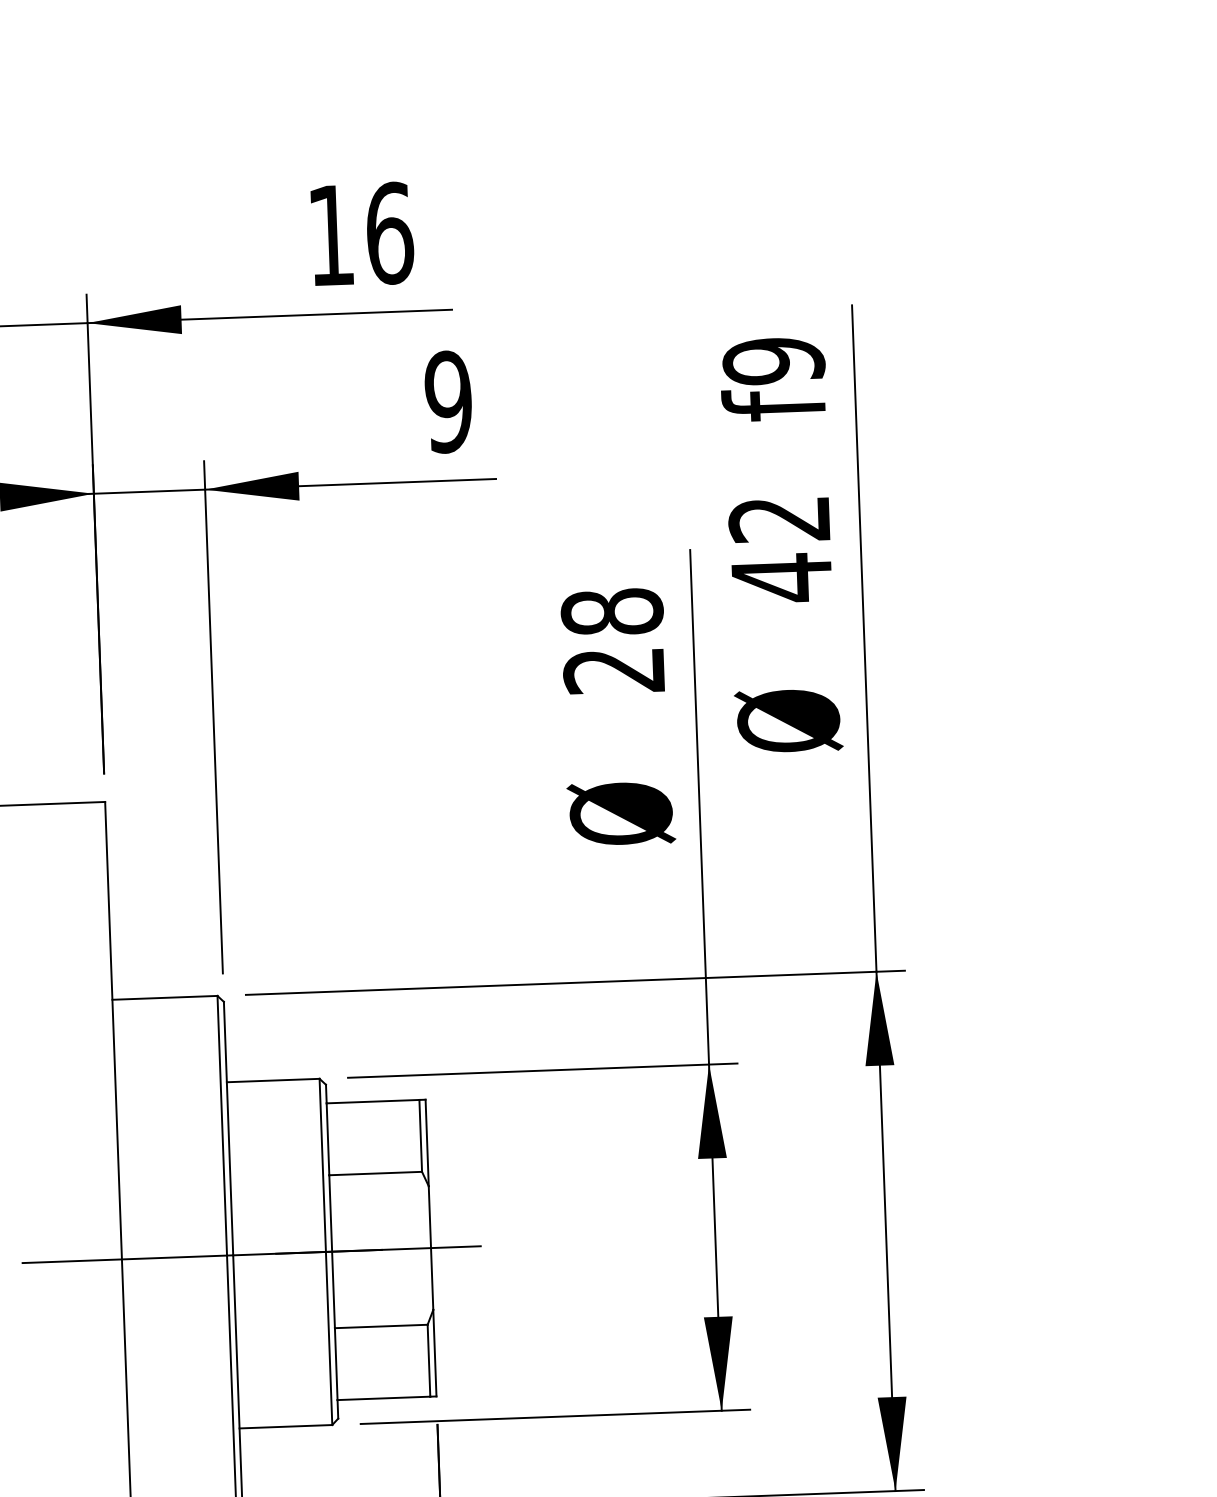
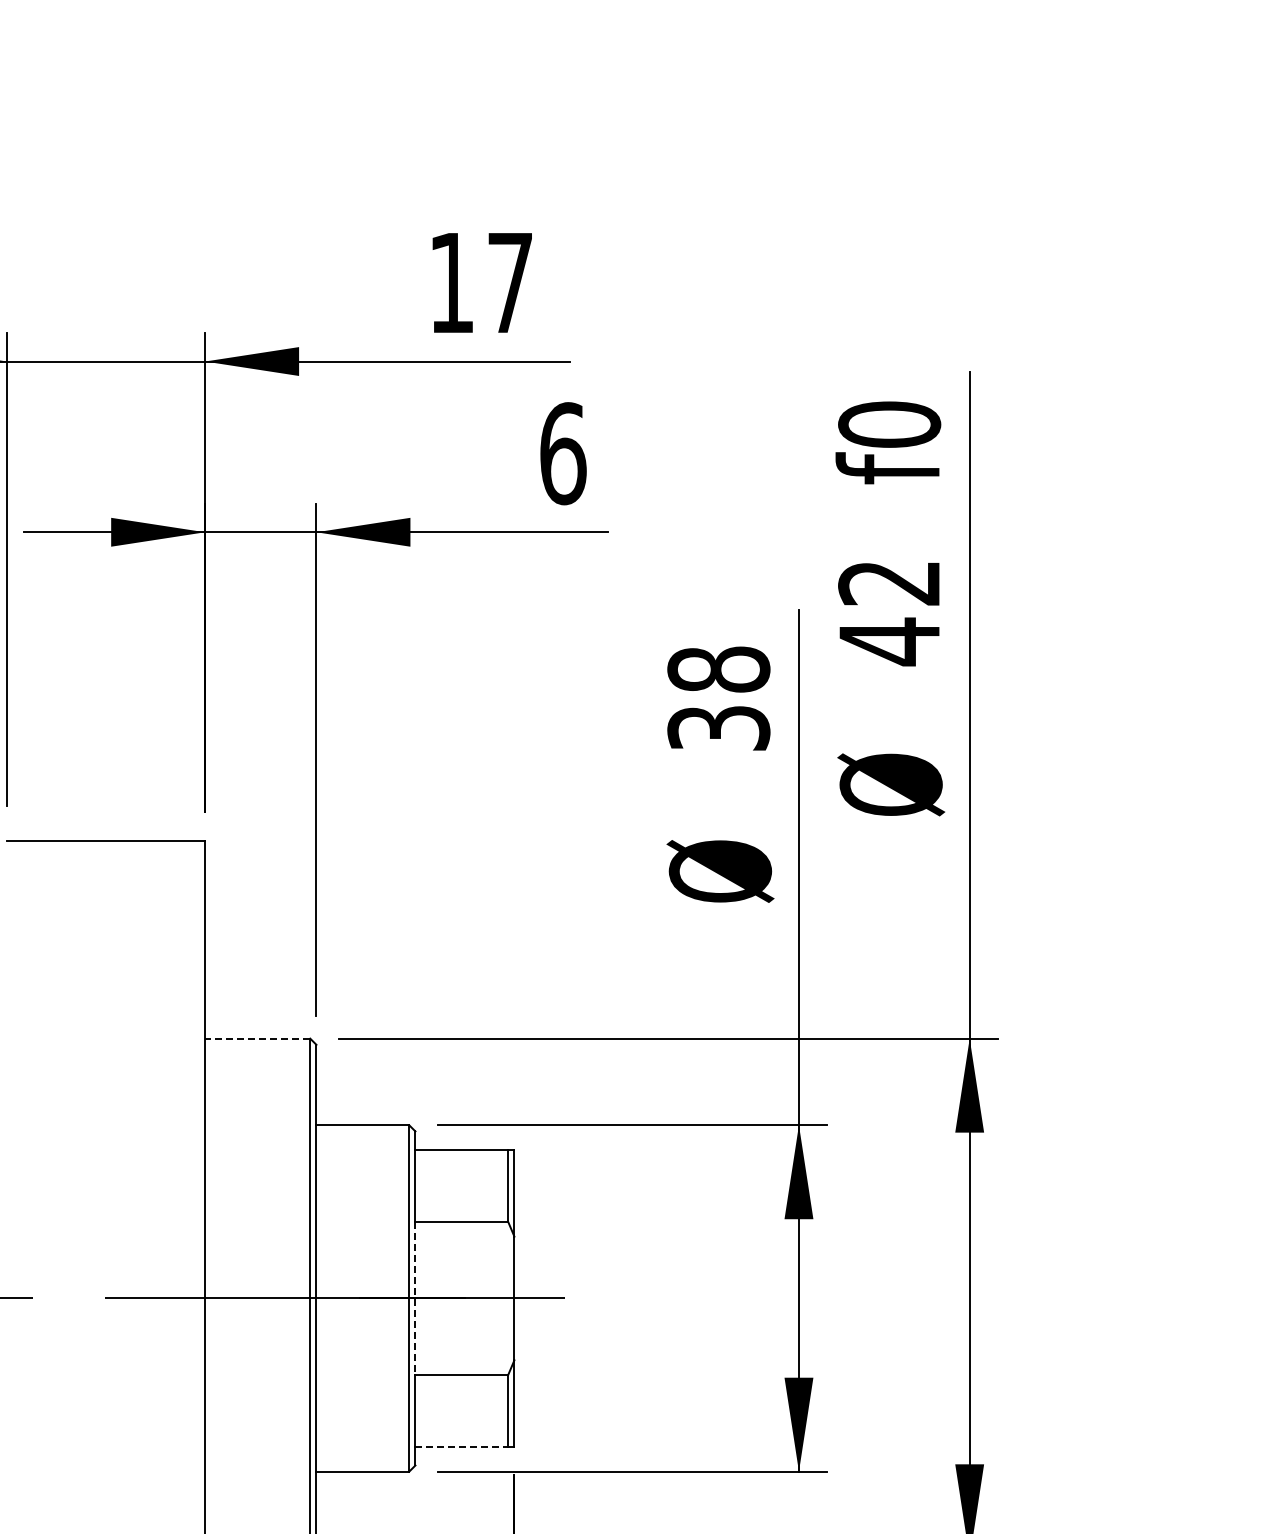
text: (389, 232) -> (510, 282), 16 -> 17
text: (773, 360) -> (889, 424), f9 -> f0
text: (448, 401) -> (562, 453), 9 -> 6
text: (614, 671) -> (718, 728), 28 -> 38
line: (164, 997) -> (257, 1038), solid -> dashed
line: (332, 1251) -> (415, 1298), solid -> dashed
line: (384, 1397) -> (462, 1446), solid -> dashed

